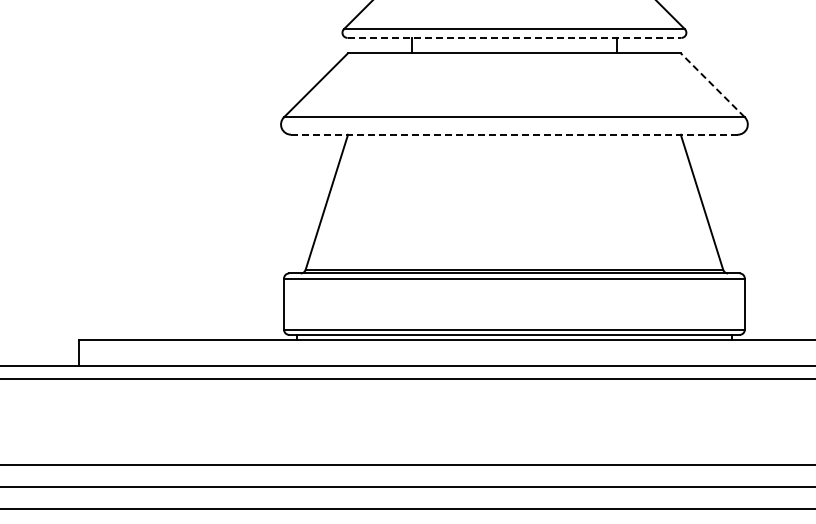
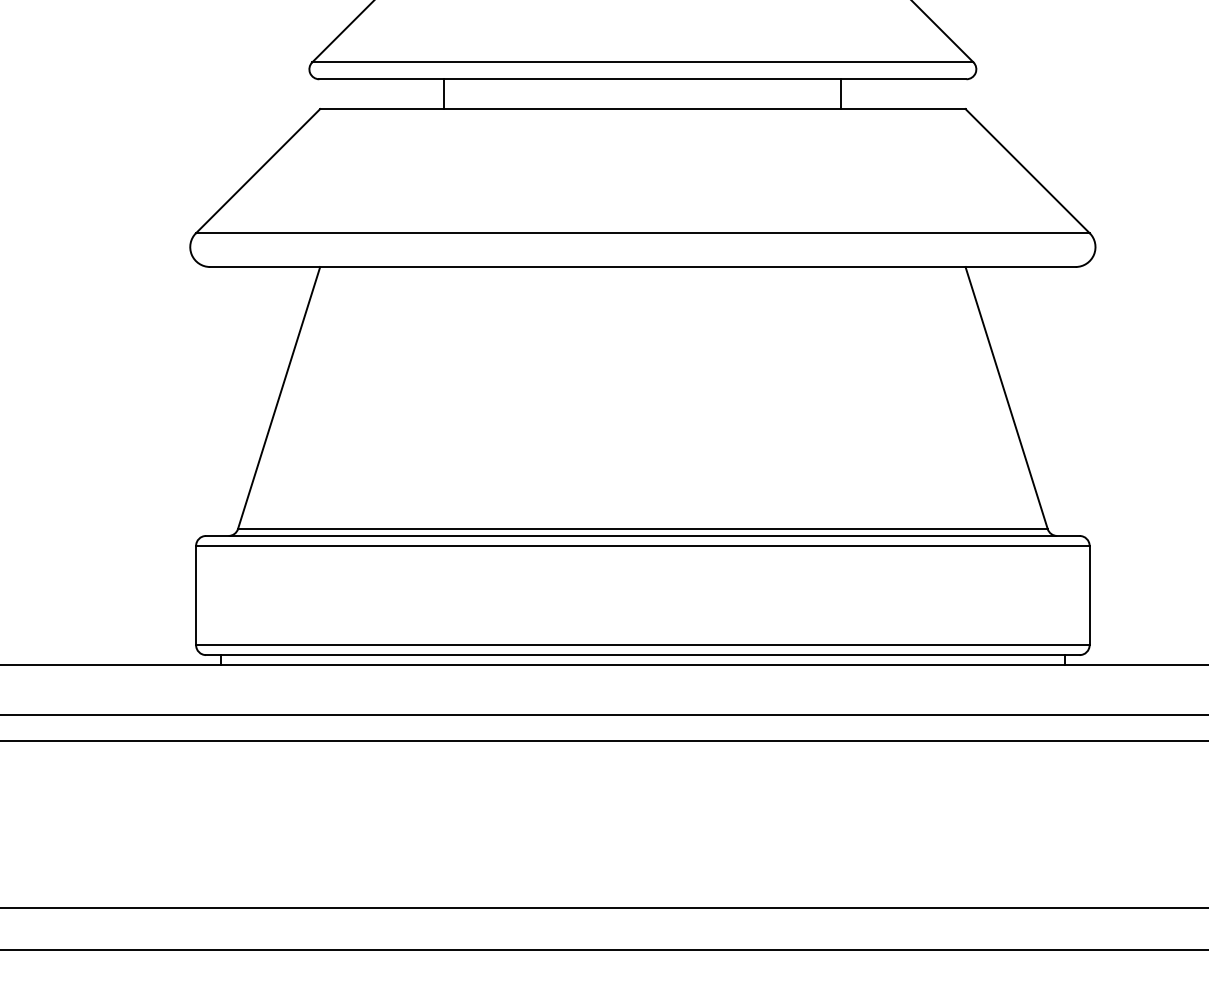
line: (514, 37) -> (642, 78), dashed -> solid
line: (712, 84) -> (1026, 169), dashed -> solid
line: (514, 134) -> (642, 266), dashed -> solid

